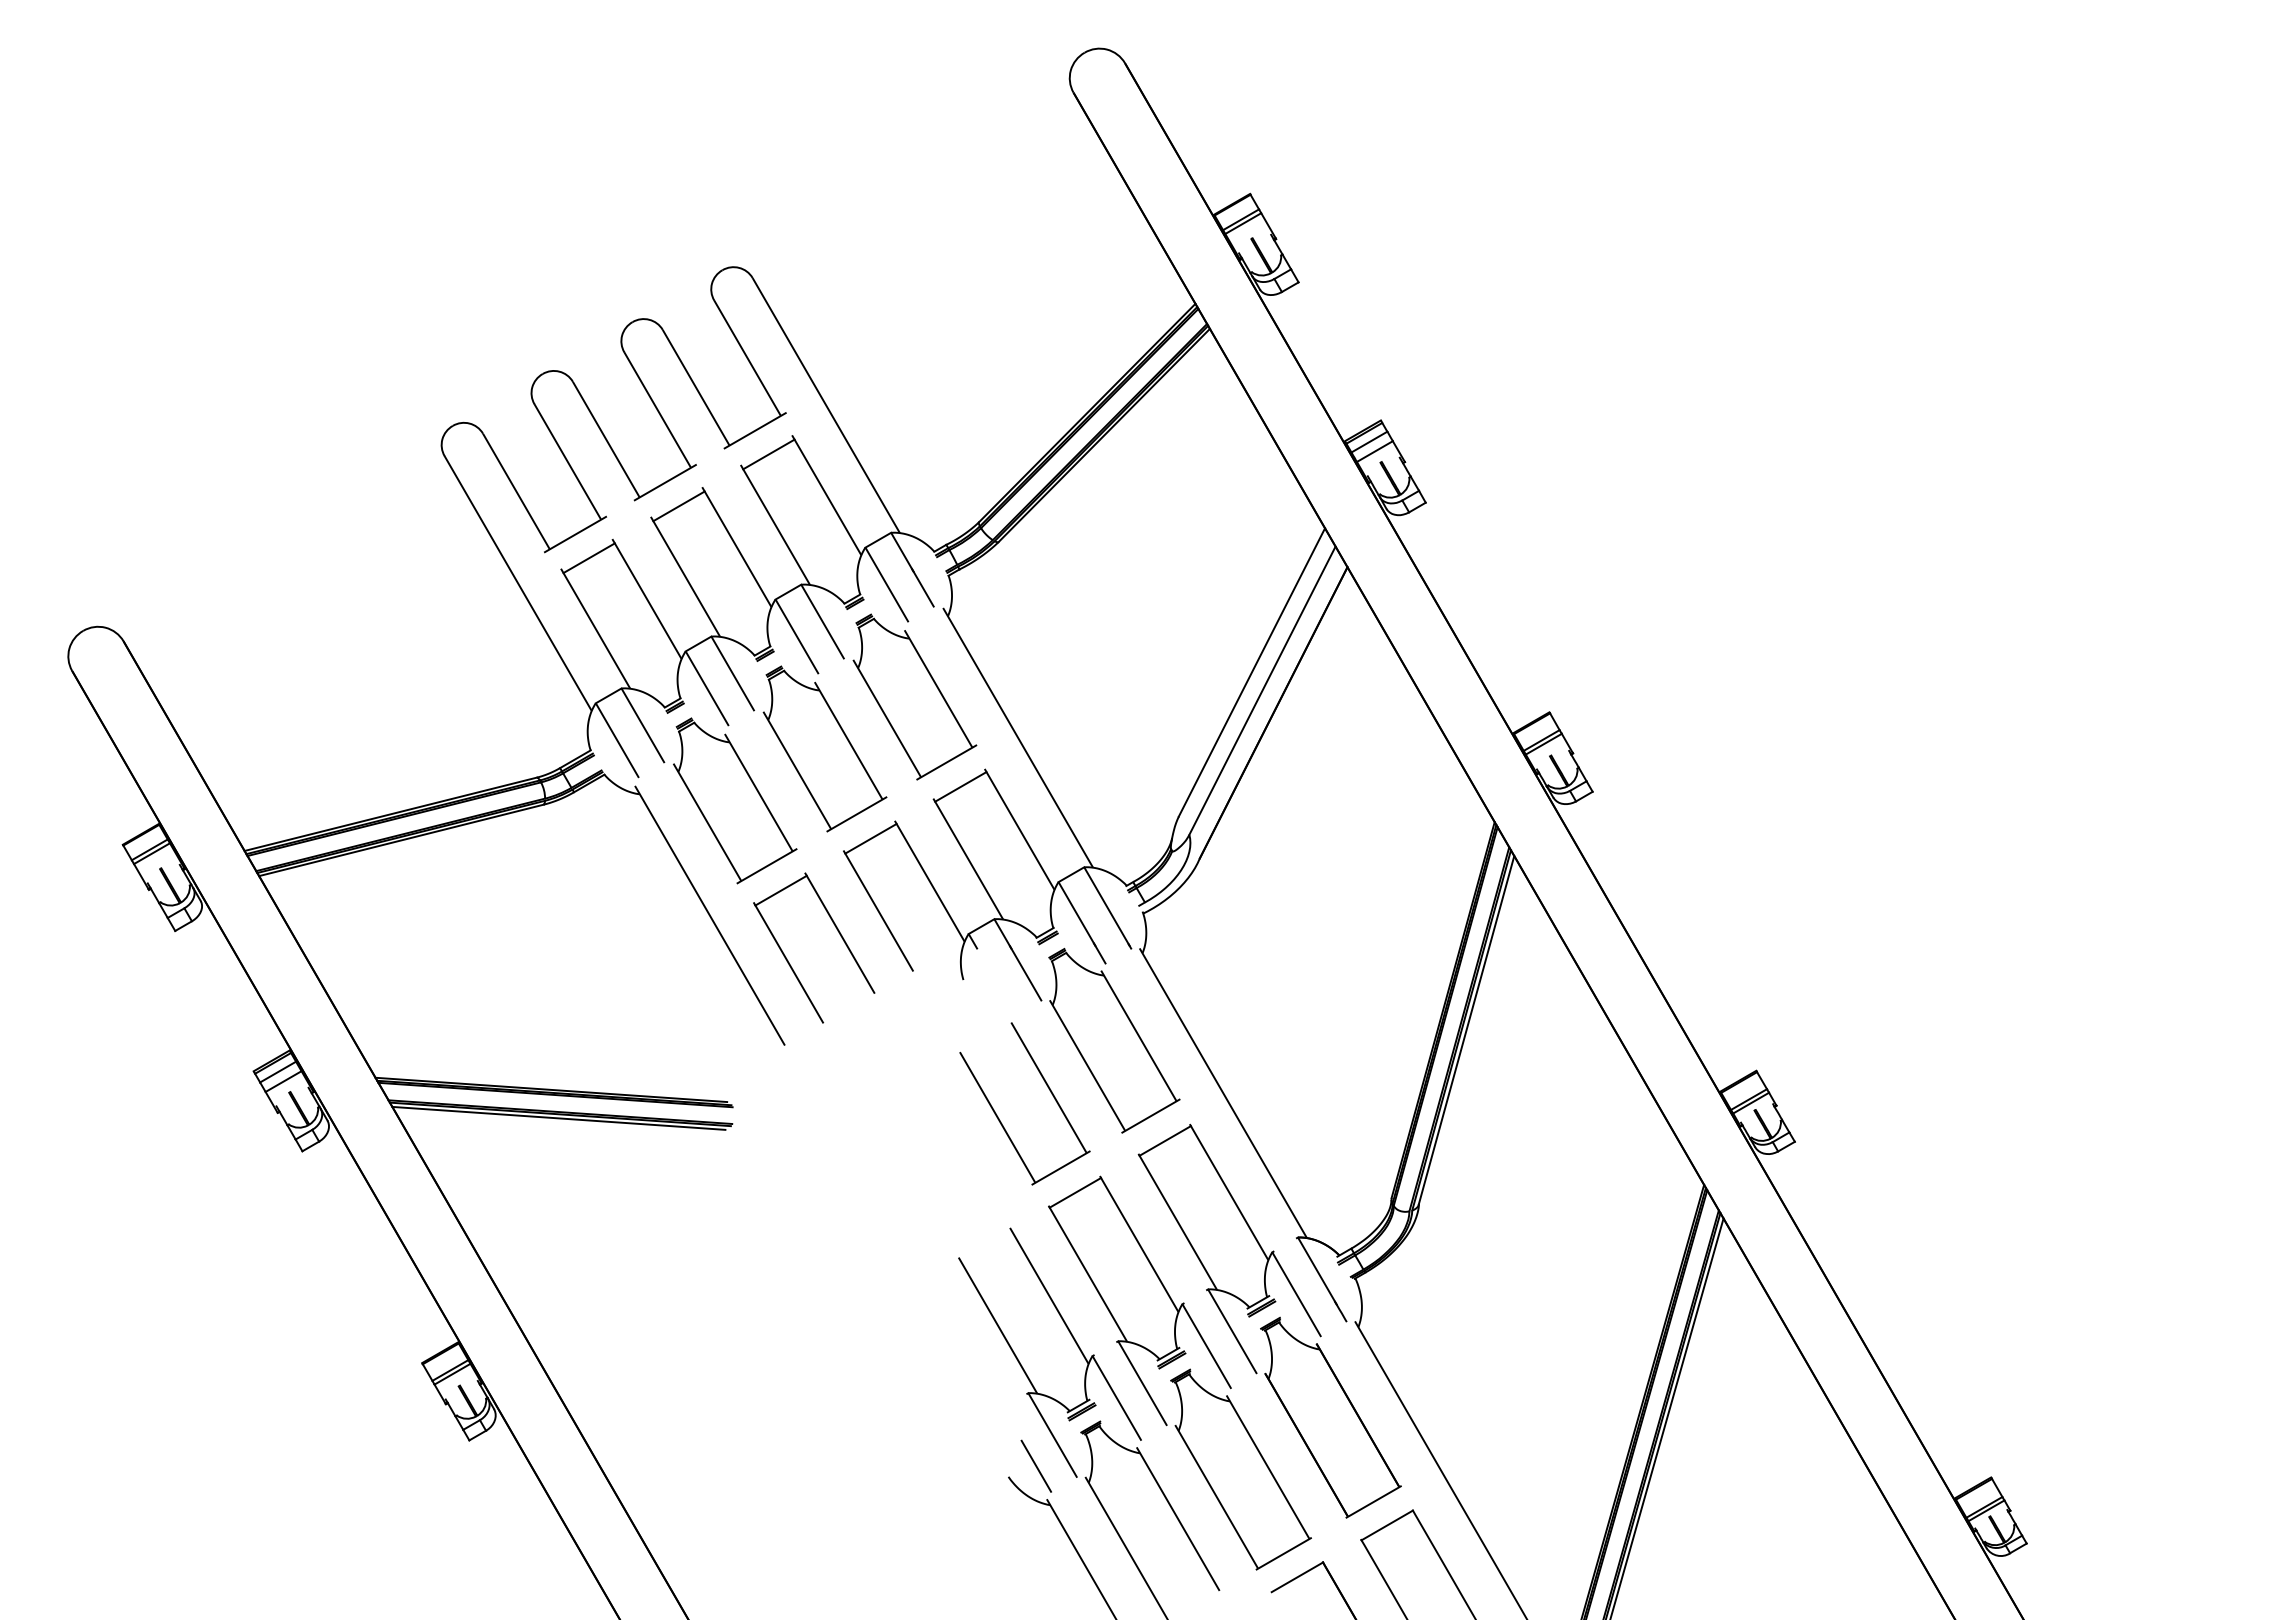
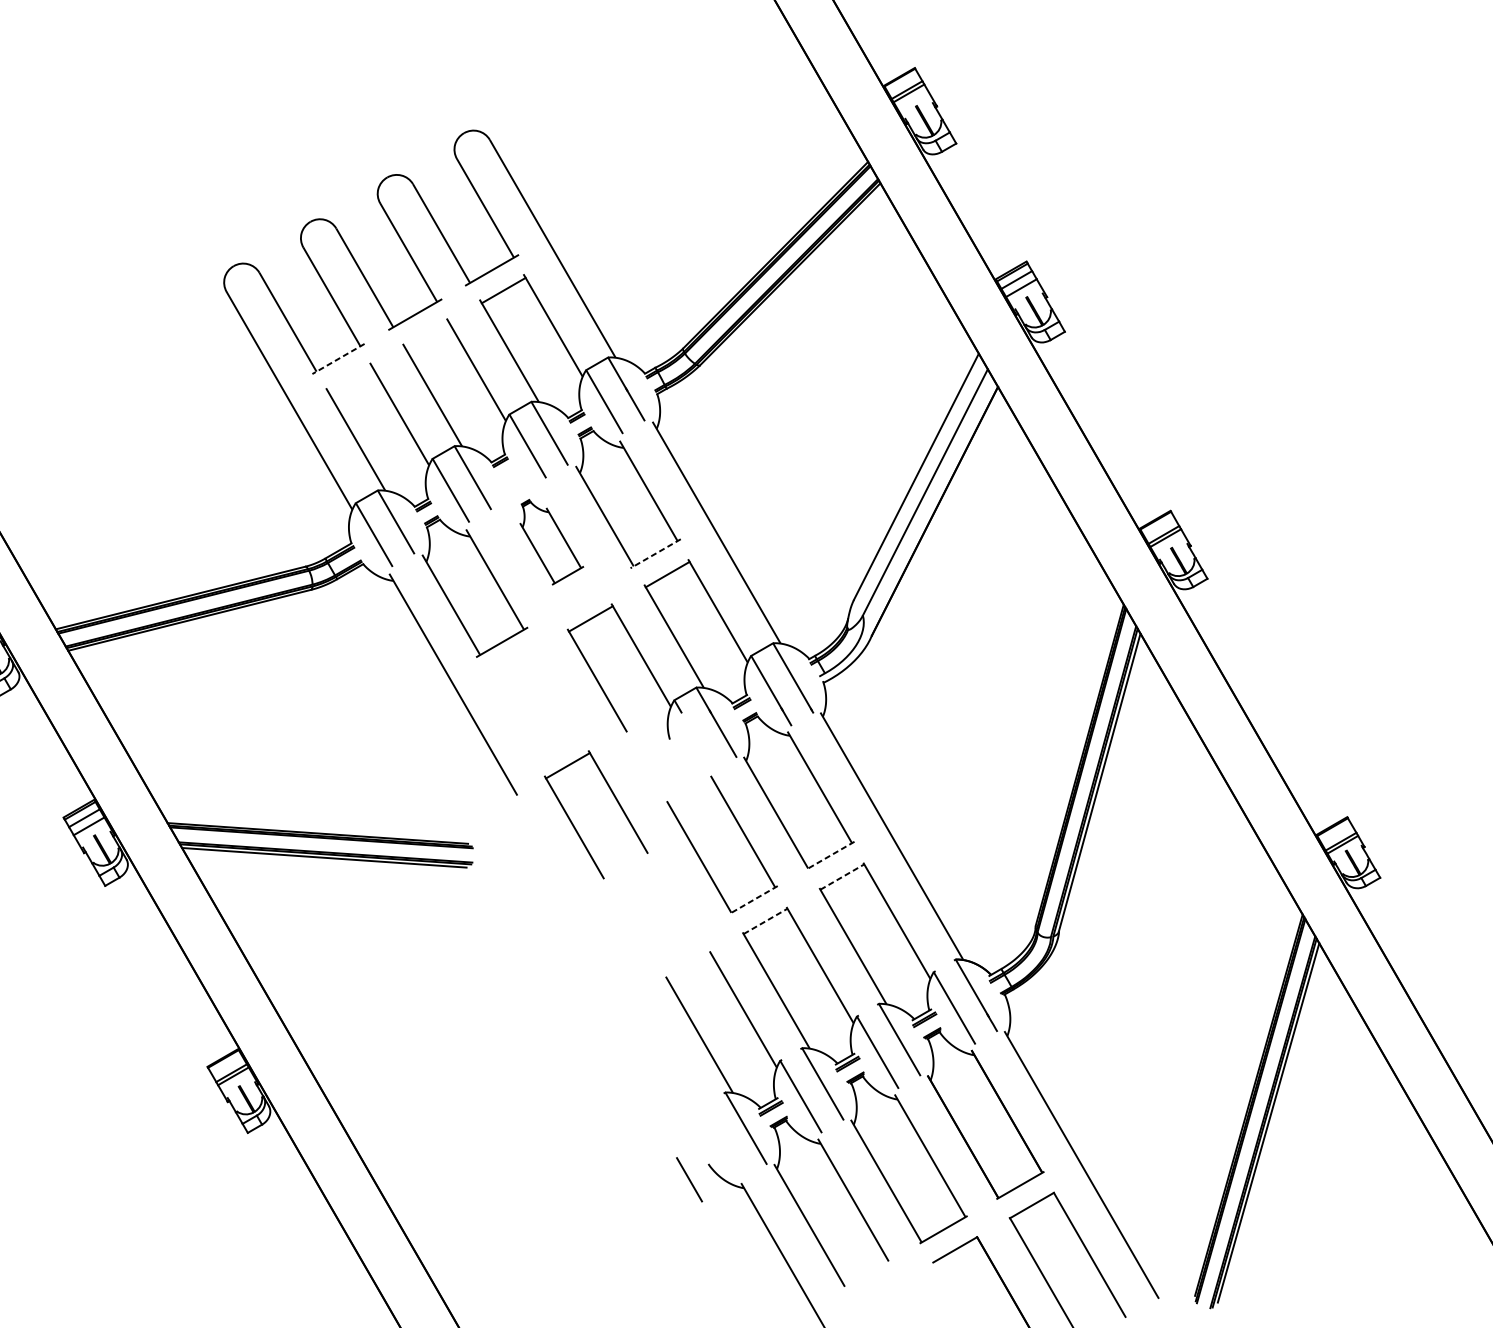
line: (678, 506) -> (426, 335), removed
line: (575, 534) -> (338, 358), solid -> dashed
line: (588, 558) -> (349, 379), removed
part: (824, 748) -> (551, 541), size x0.6
line: (946, 762) -> (655, 553), solid -> dashed
part: (837, 931) -> (616, 800), moved
line: (1150, 1116) -> (829, 856), solid -> dashed
line: (1165, 1140) -> (842, 876), solid -> dashed
line: (1061, 1168) -> (753, 900), solid -> dashed
line: (1075, 1192) -> (765, 921), solid -> dashed
line: (1035, 1465) -> (688, 1179), moved

